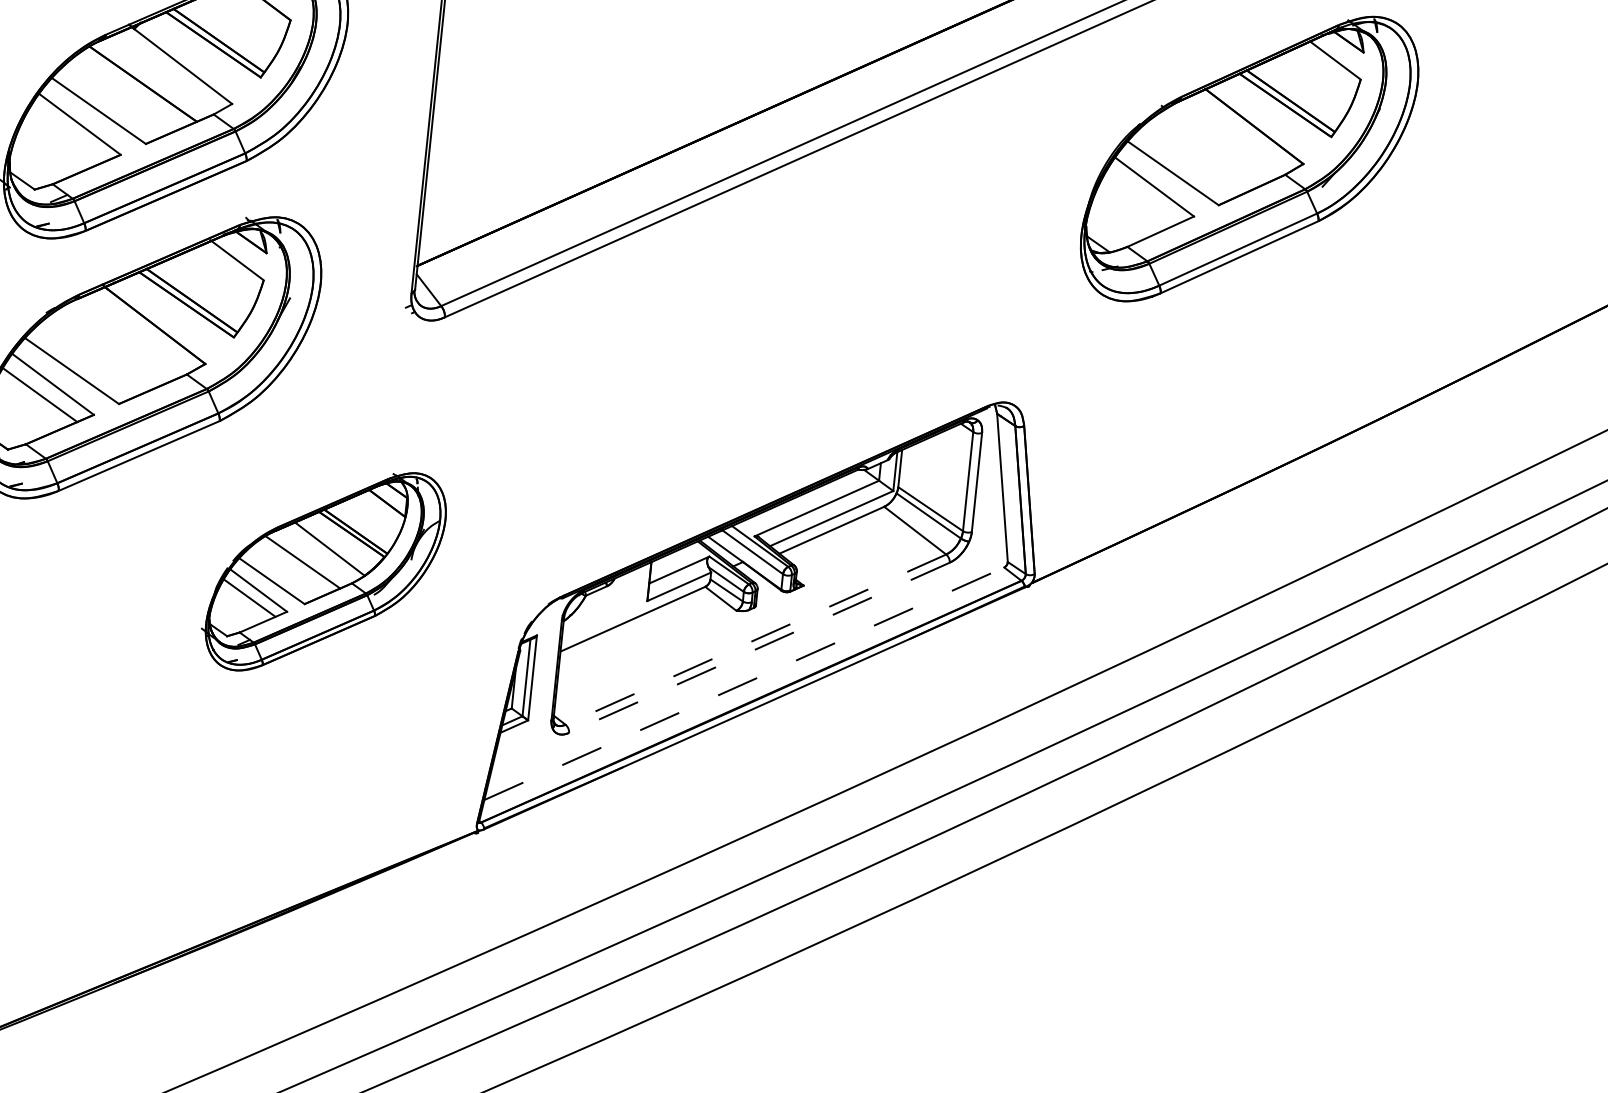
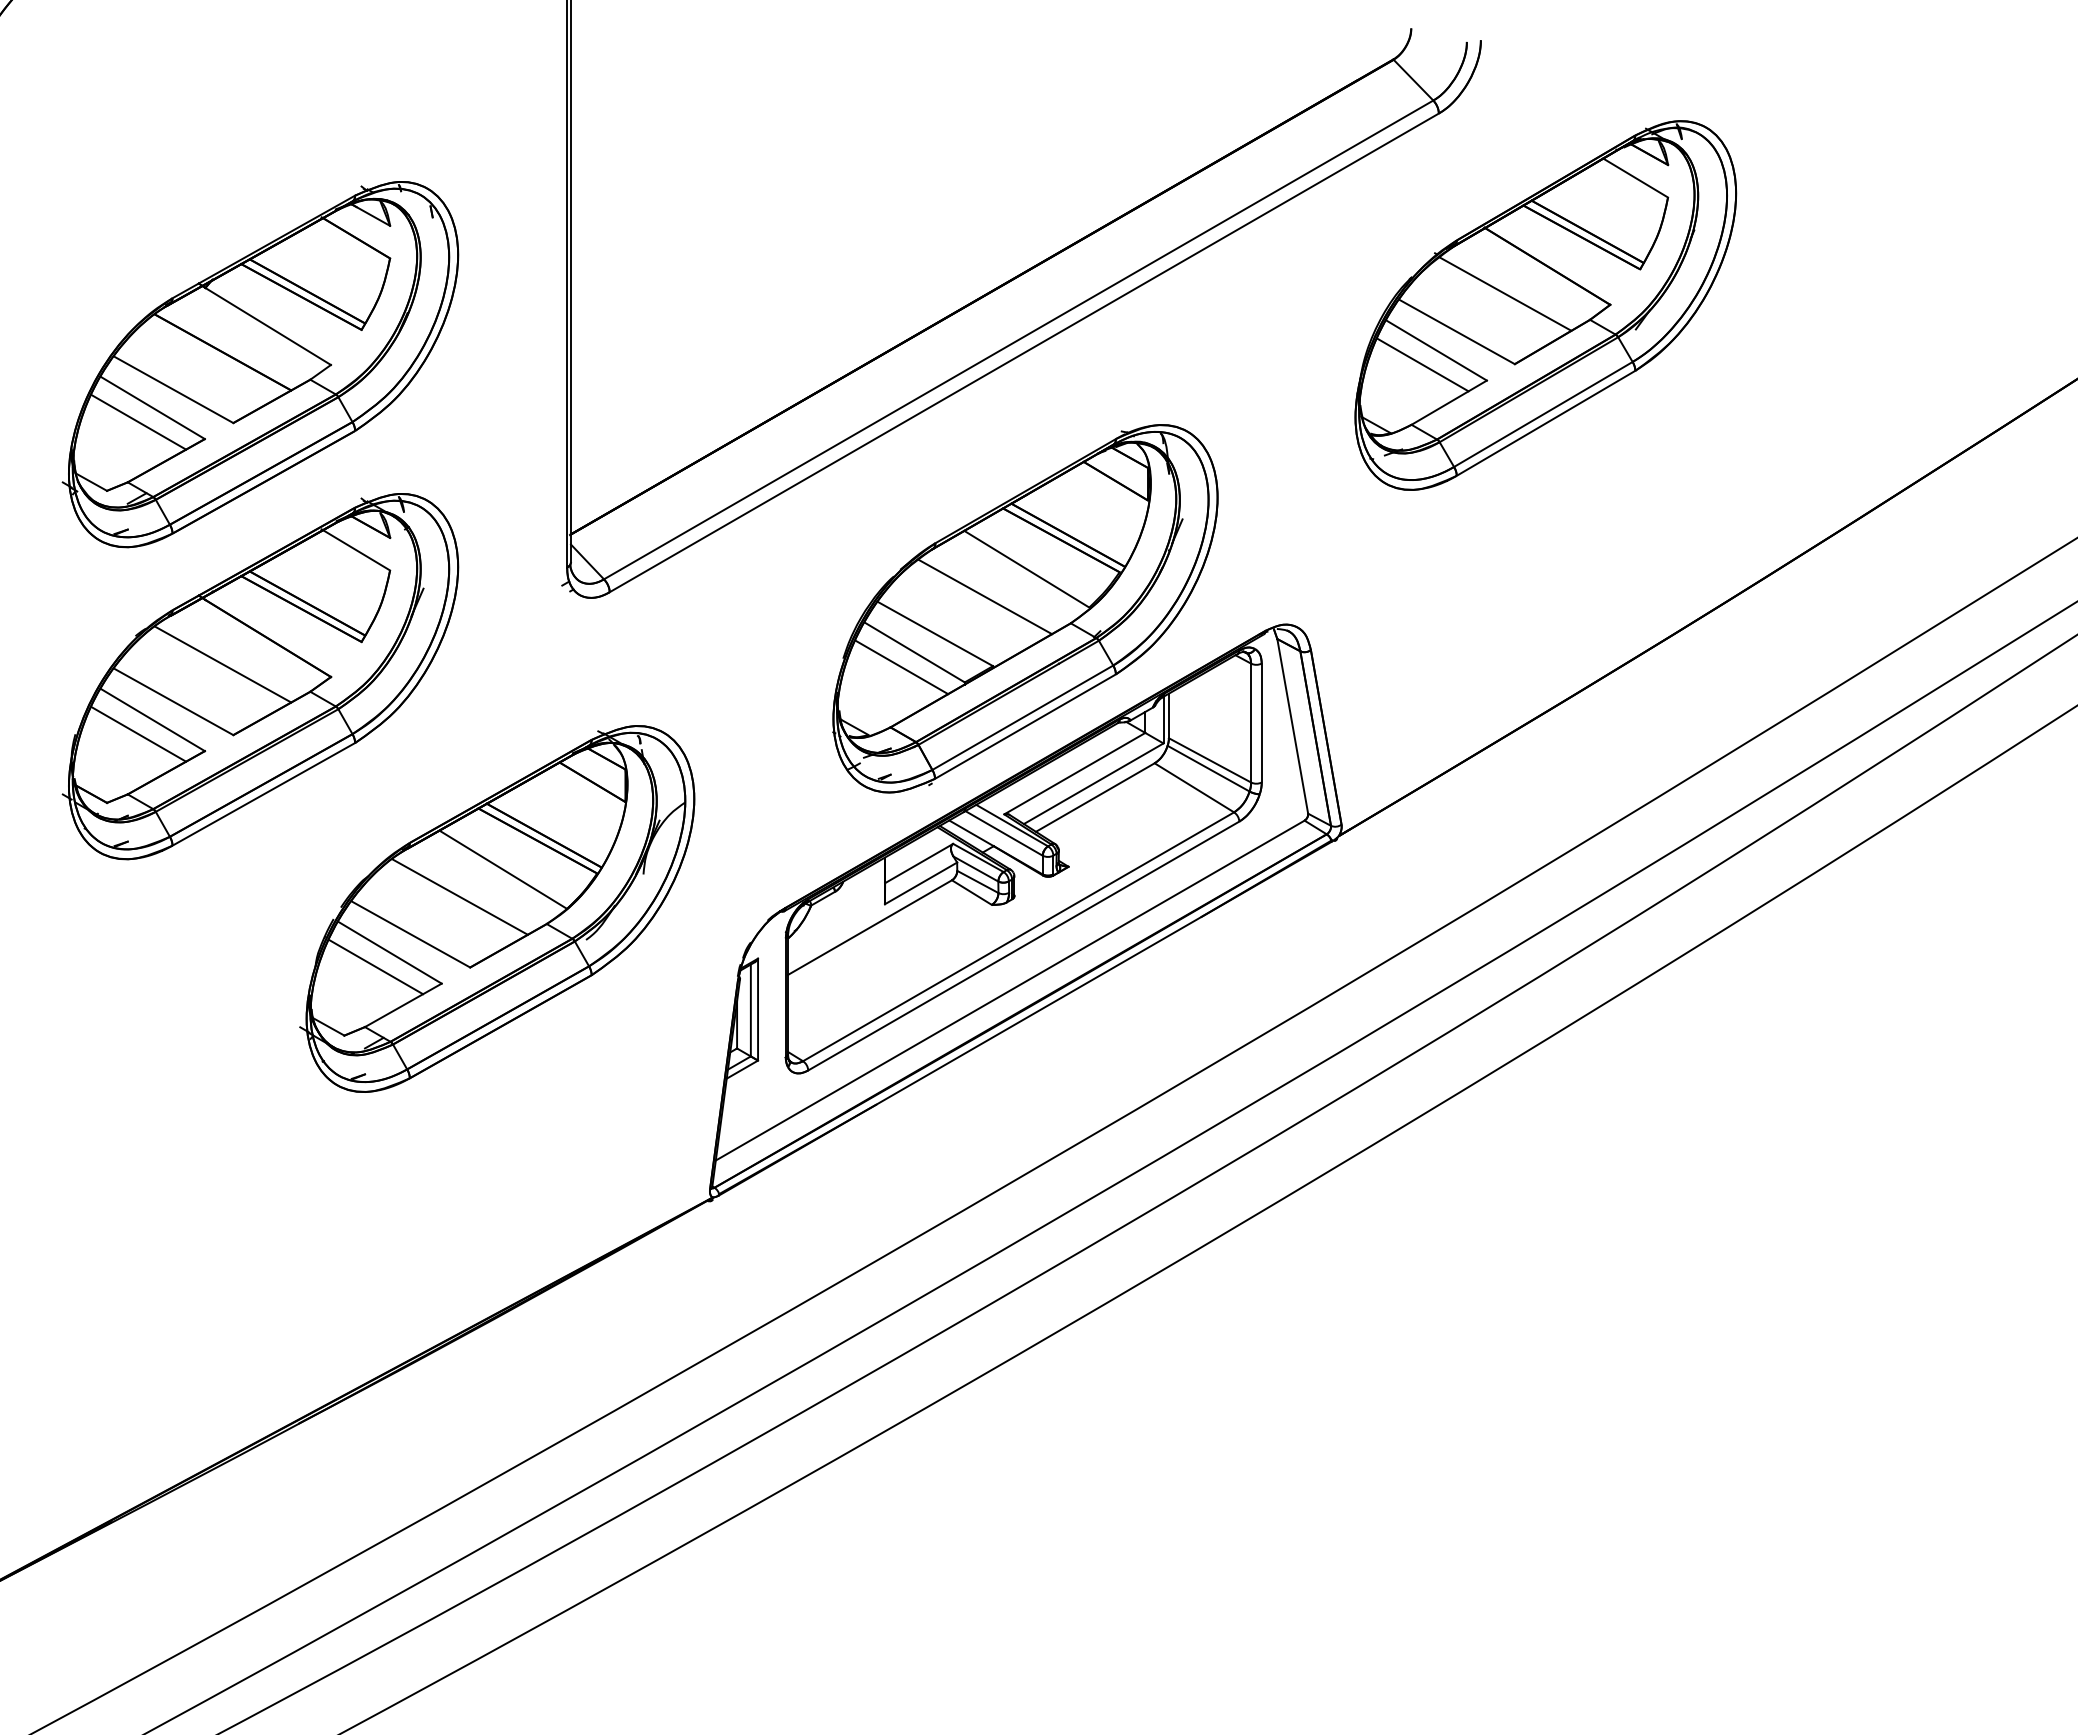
line: (66, 135) -> (138, 422), added
line: (1217, 145) -> (1505, 293), added
line: (1141, 197) -> (1422, 364), added
line: (116, 344) -> (222, 664), added
part: (789, 366) -> (1025, 608), added
part: (324, 571) -> (497, 908), size x1.43
line: (755, 639) -> (1018, 936), dashed -> solid
line: (759, 648) -> (1023, 946), dashed -> solid
line: (744, 683) -> (1010, 990), dashed -> solid

